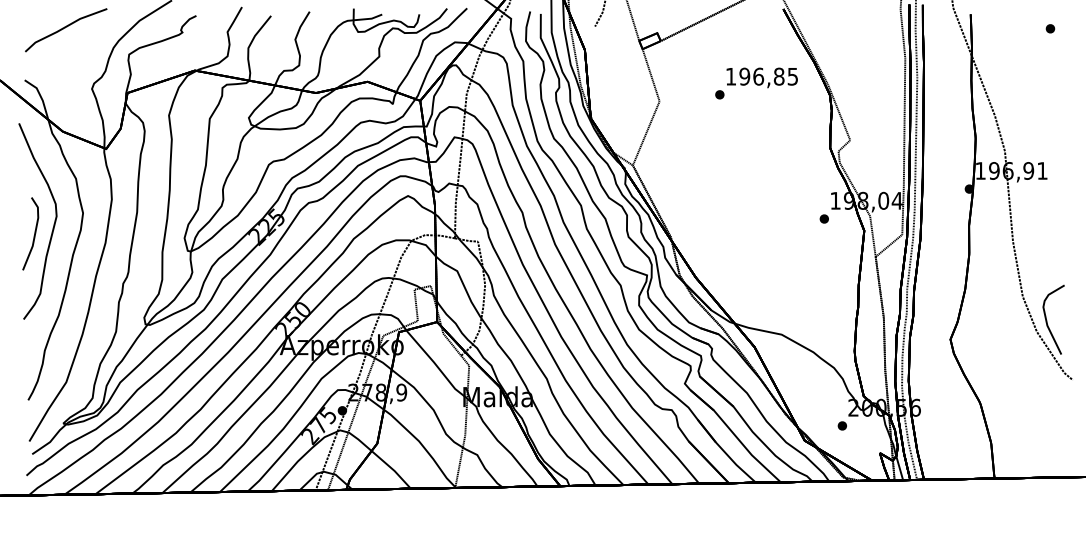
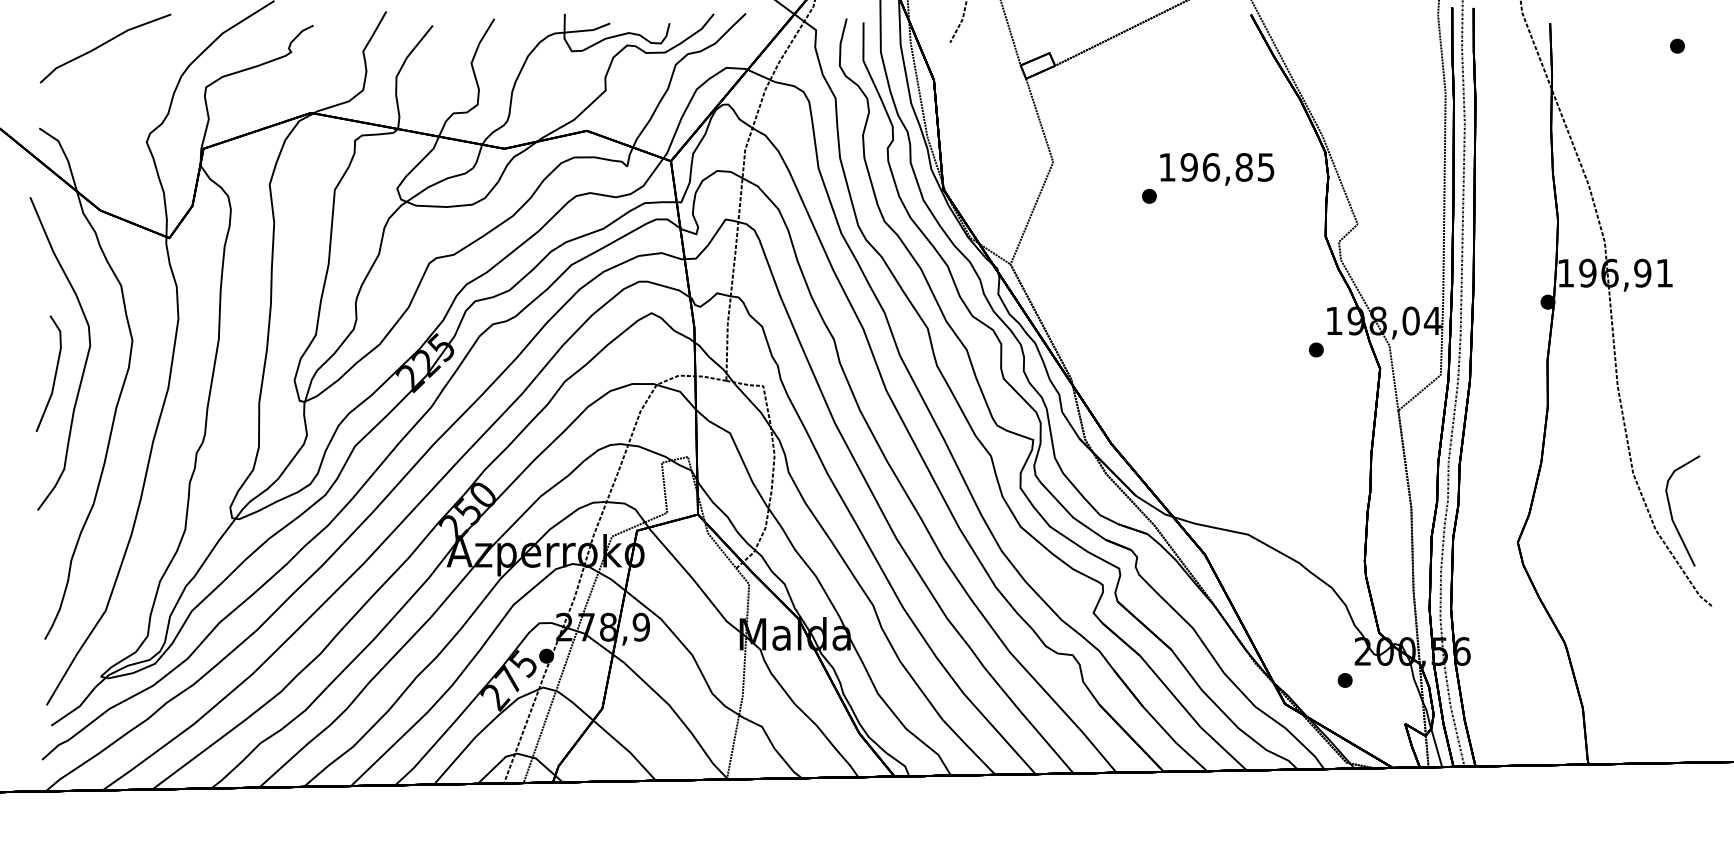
text: (756, 83) -> (1207, 178), moved

